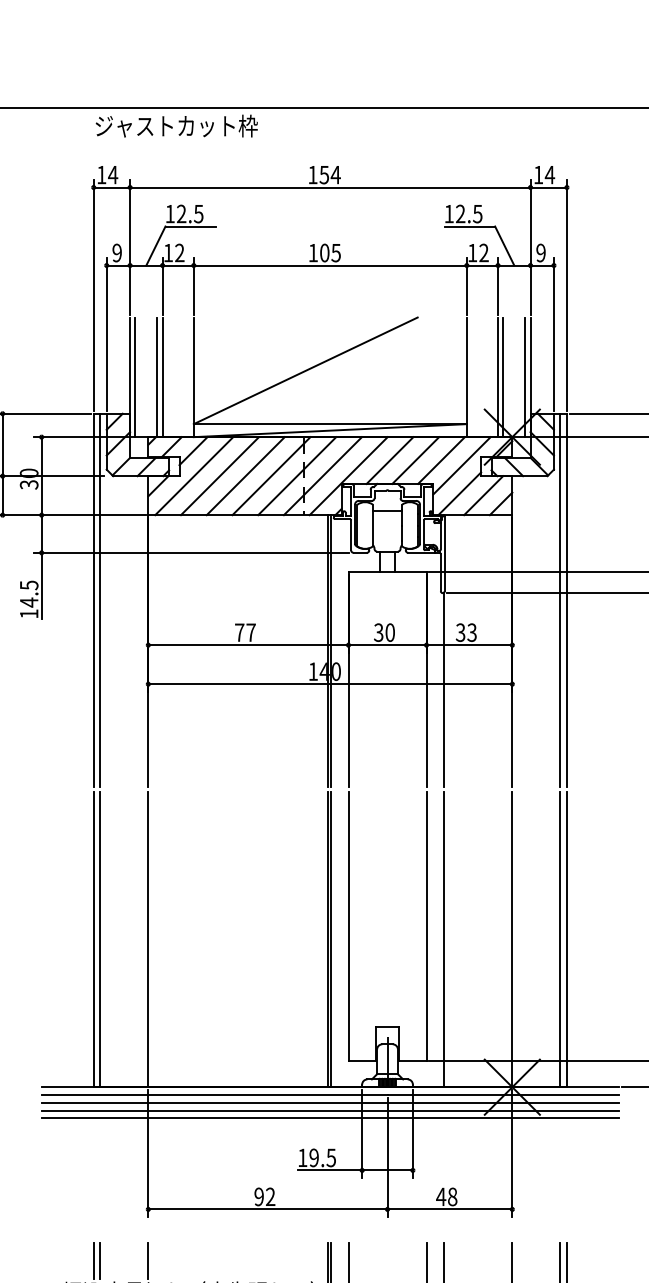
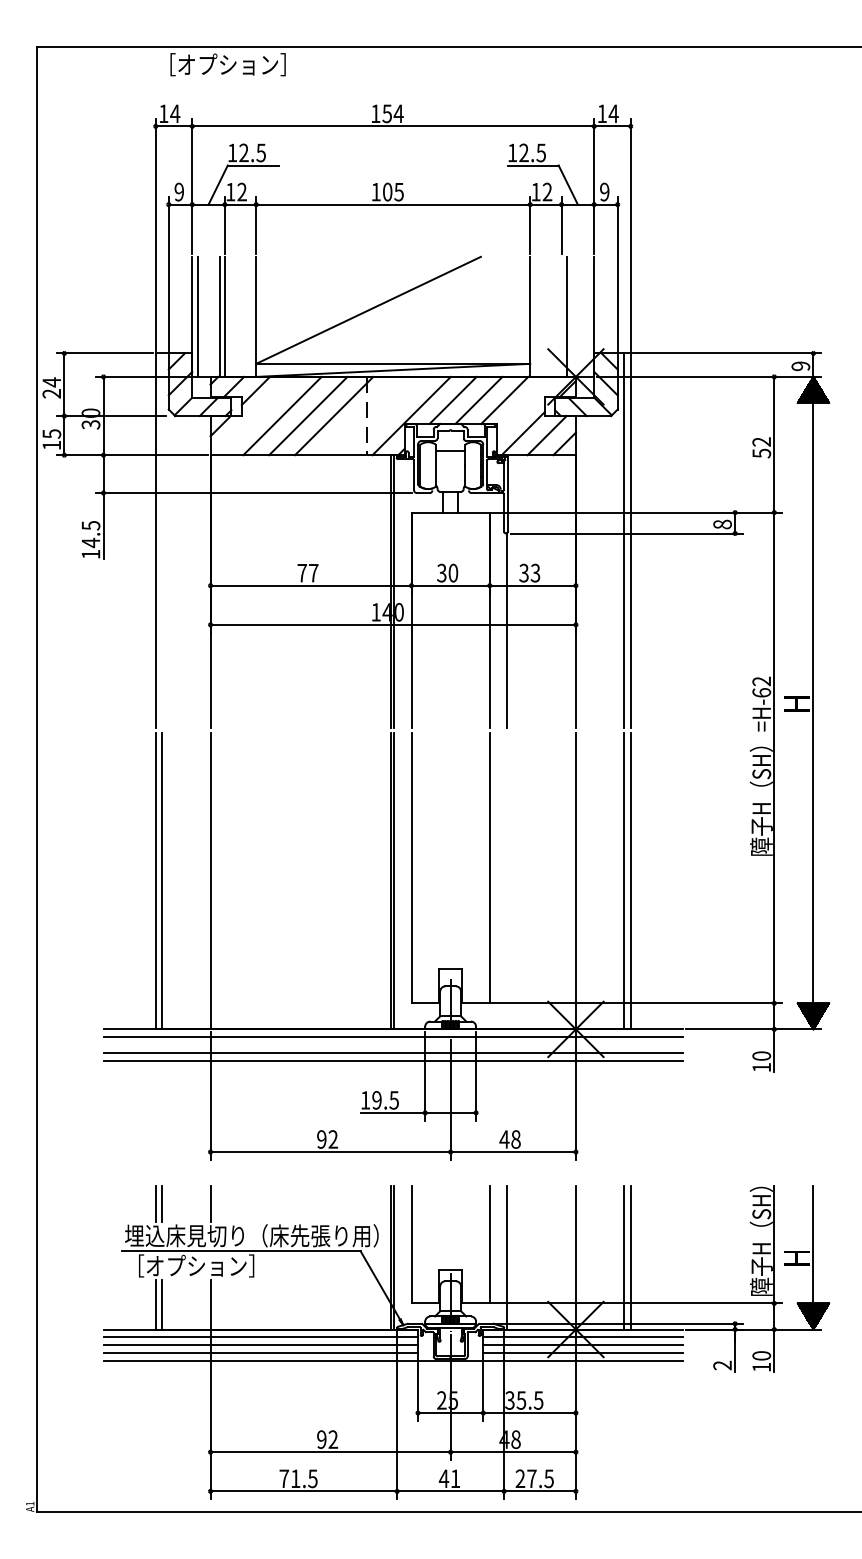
text: (176, 125) -> (238, 64), ジャストカット枠 -> ［オプション］
line: (497, 376) -> (561, 316), removed
line: (524, 376) -> (588, 316), removed
line: (462, 465) -> (525, 405), removed
line: (194, 475) -> (256, 415), removed
line: (296, 475) -> (359, 415), removed
line: (322, 475) -> (385, 415), removed
line: (100, 600) -> (162, 540), removed
line: (444, 939) -> (507, 881), removed
line: (329, 1103) -> (392, 1045), removed

